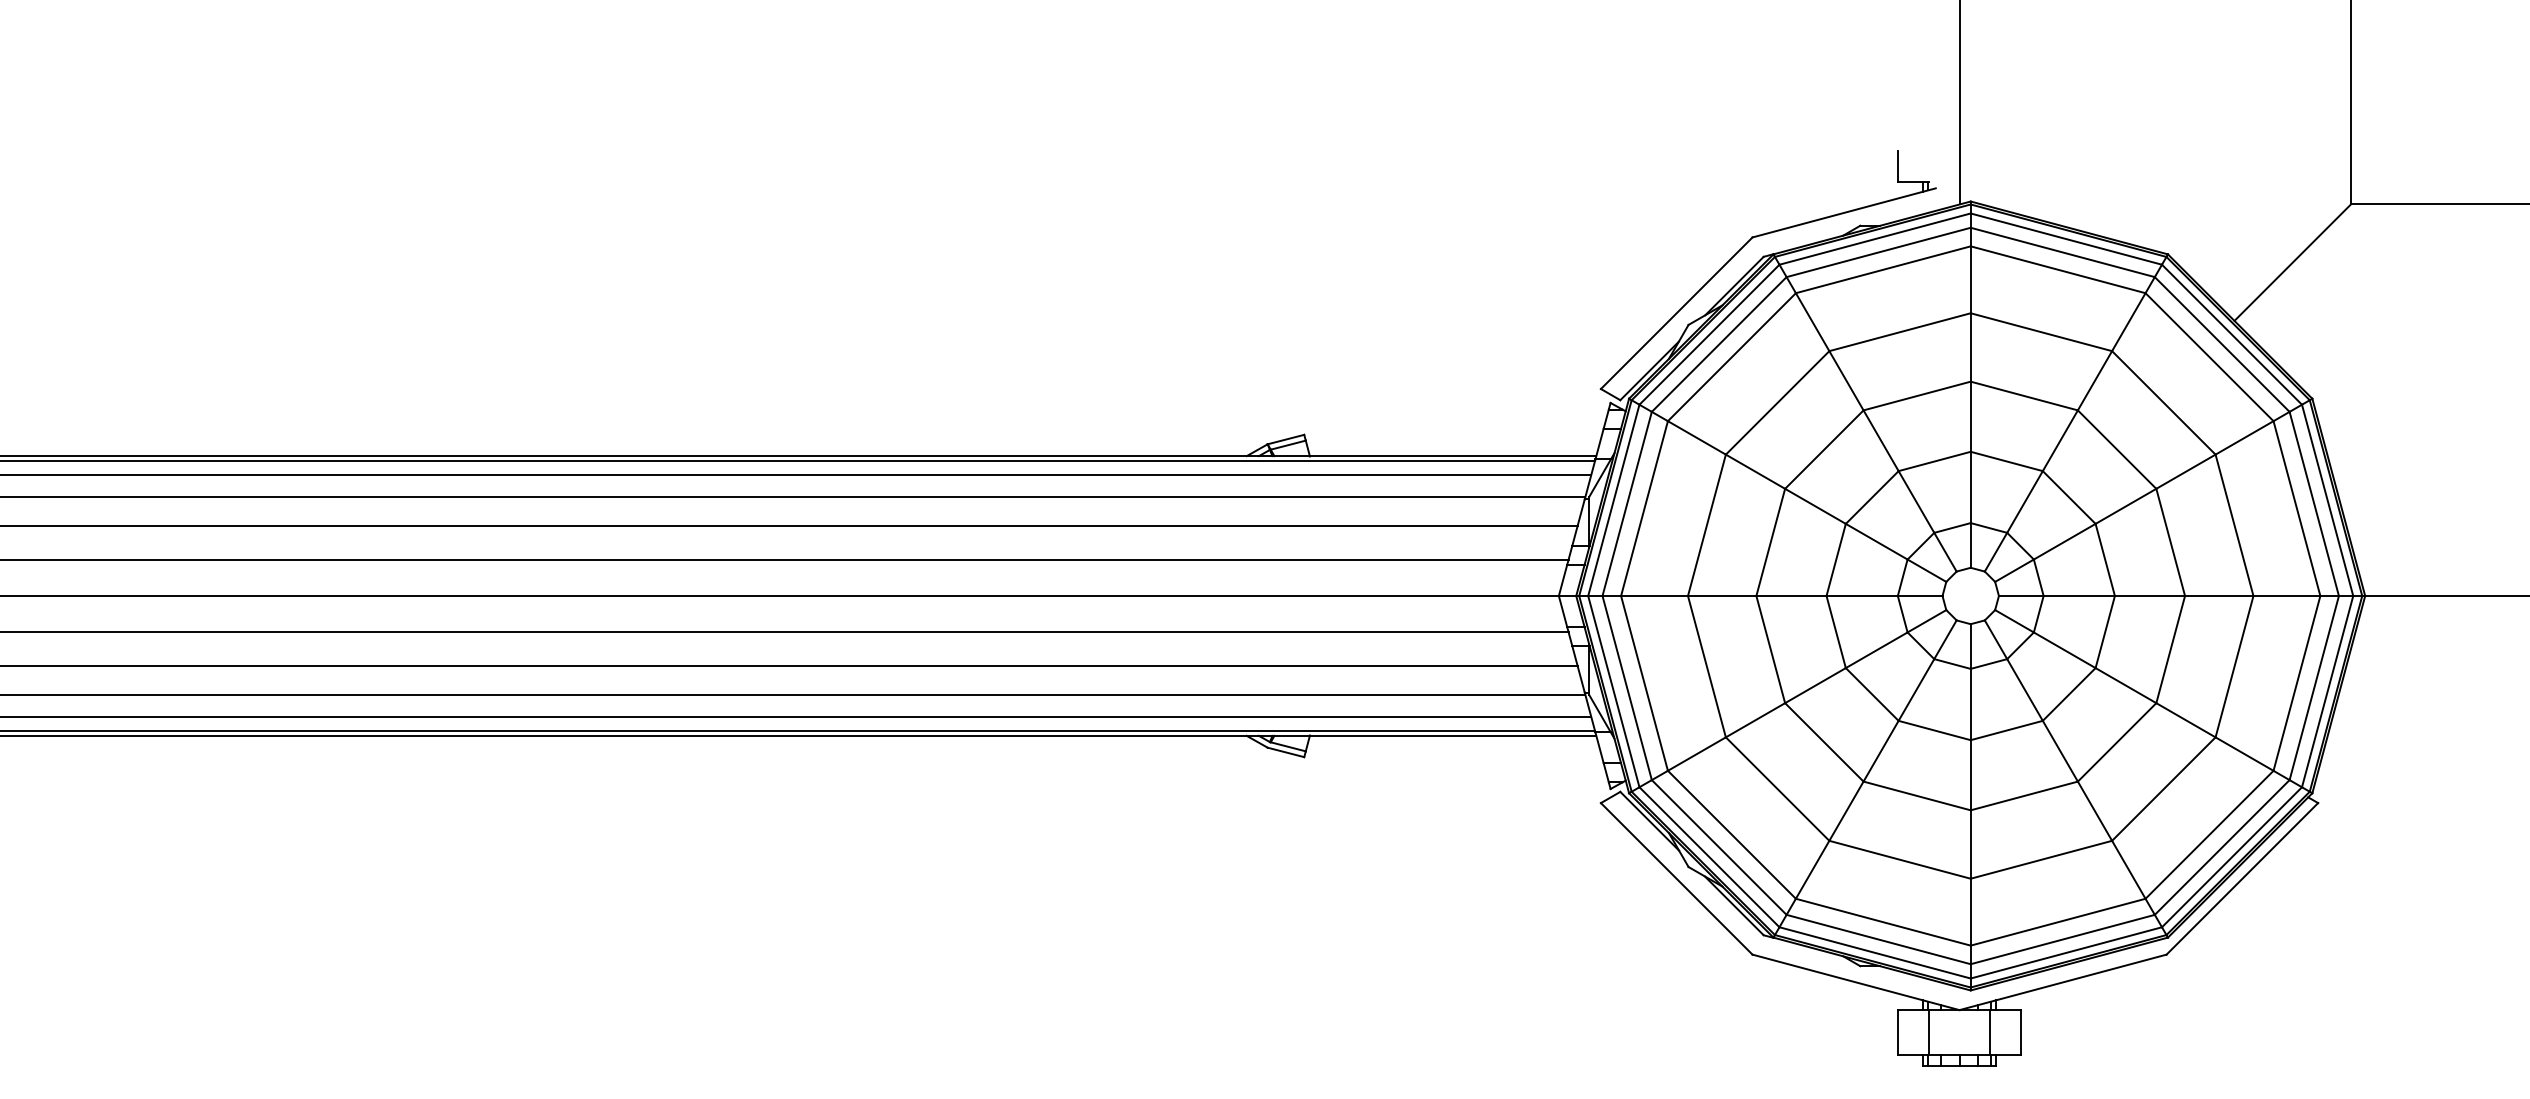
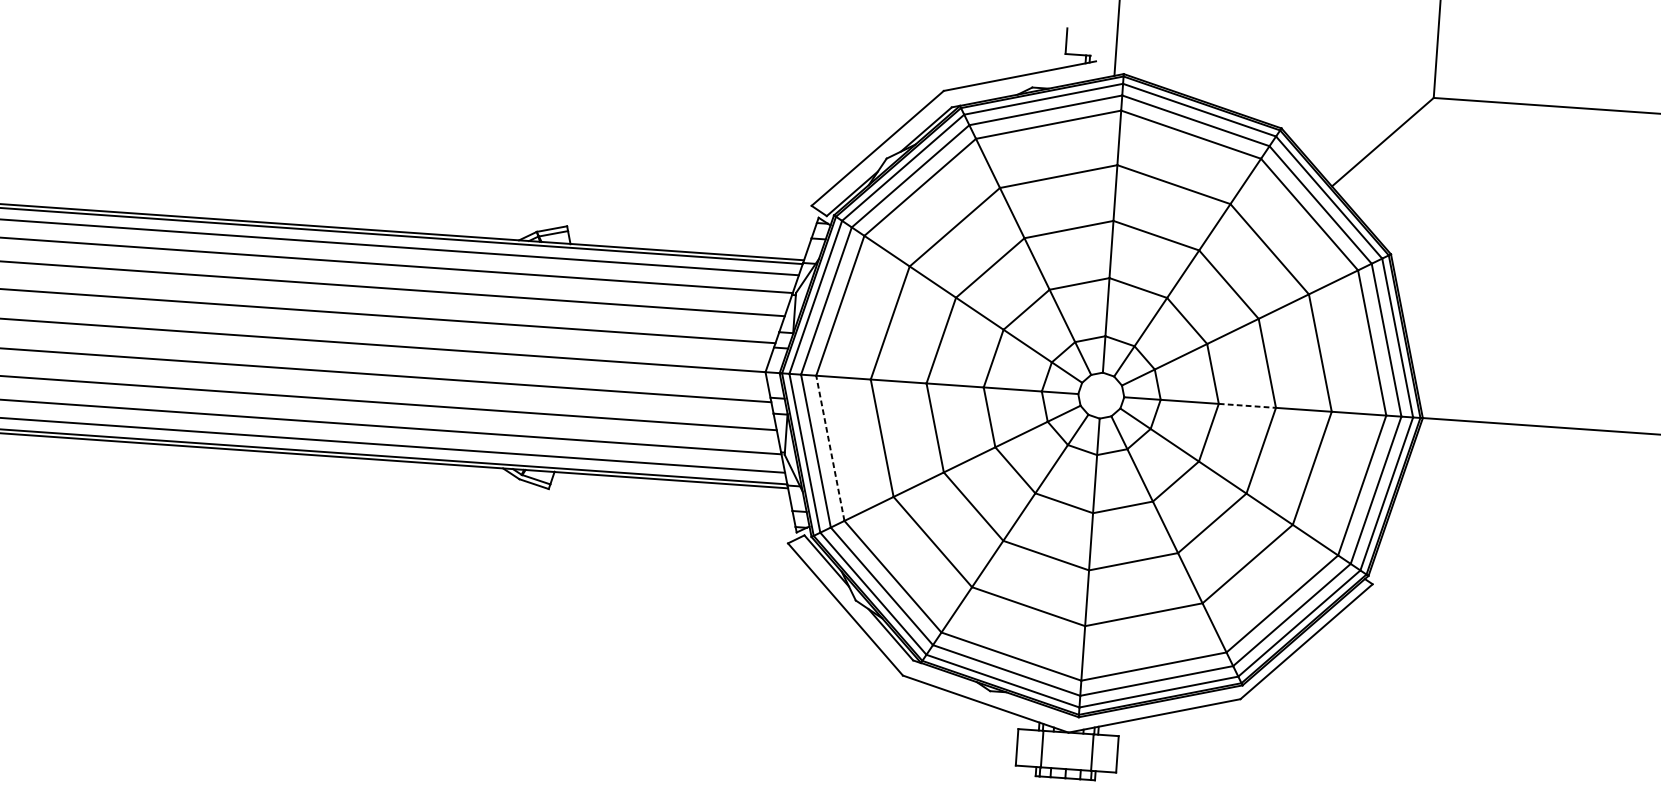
line: (2150, 596) -> (1247, 406), solid -> dashed
line: (1644, 682) -> (830, 447), solid -> dashed

